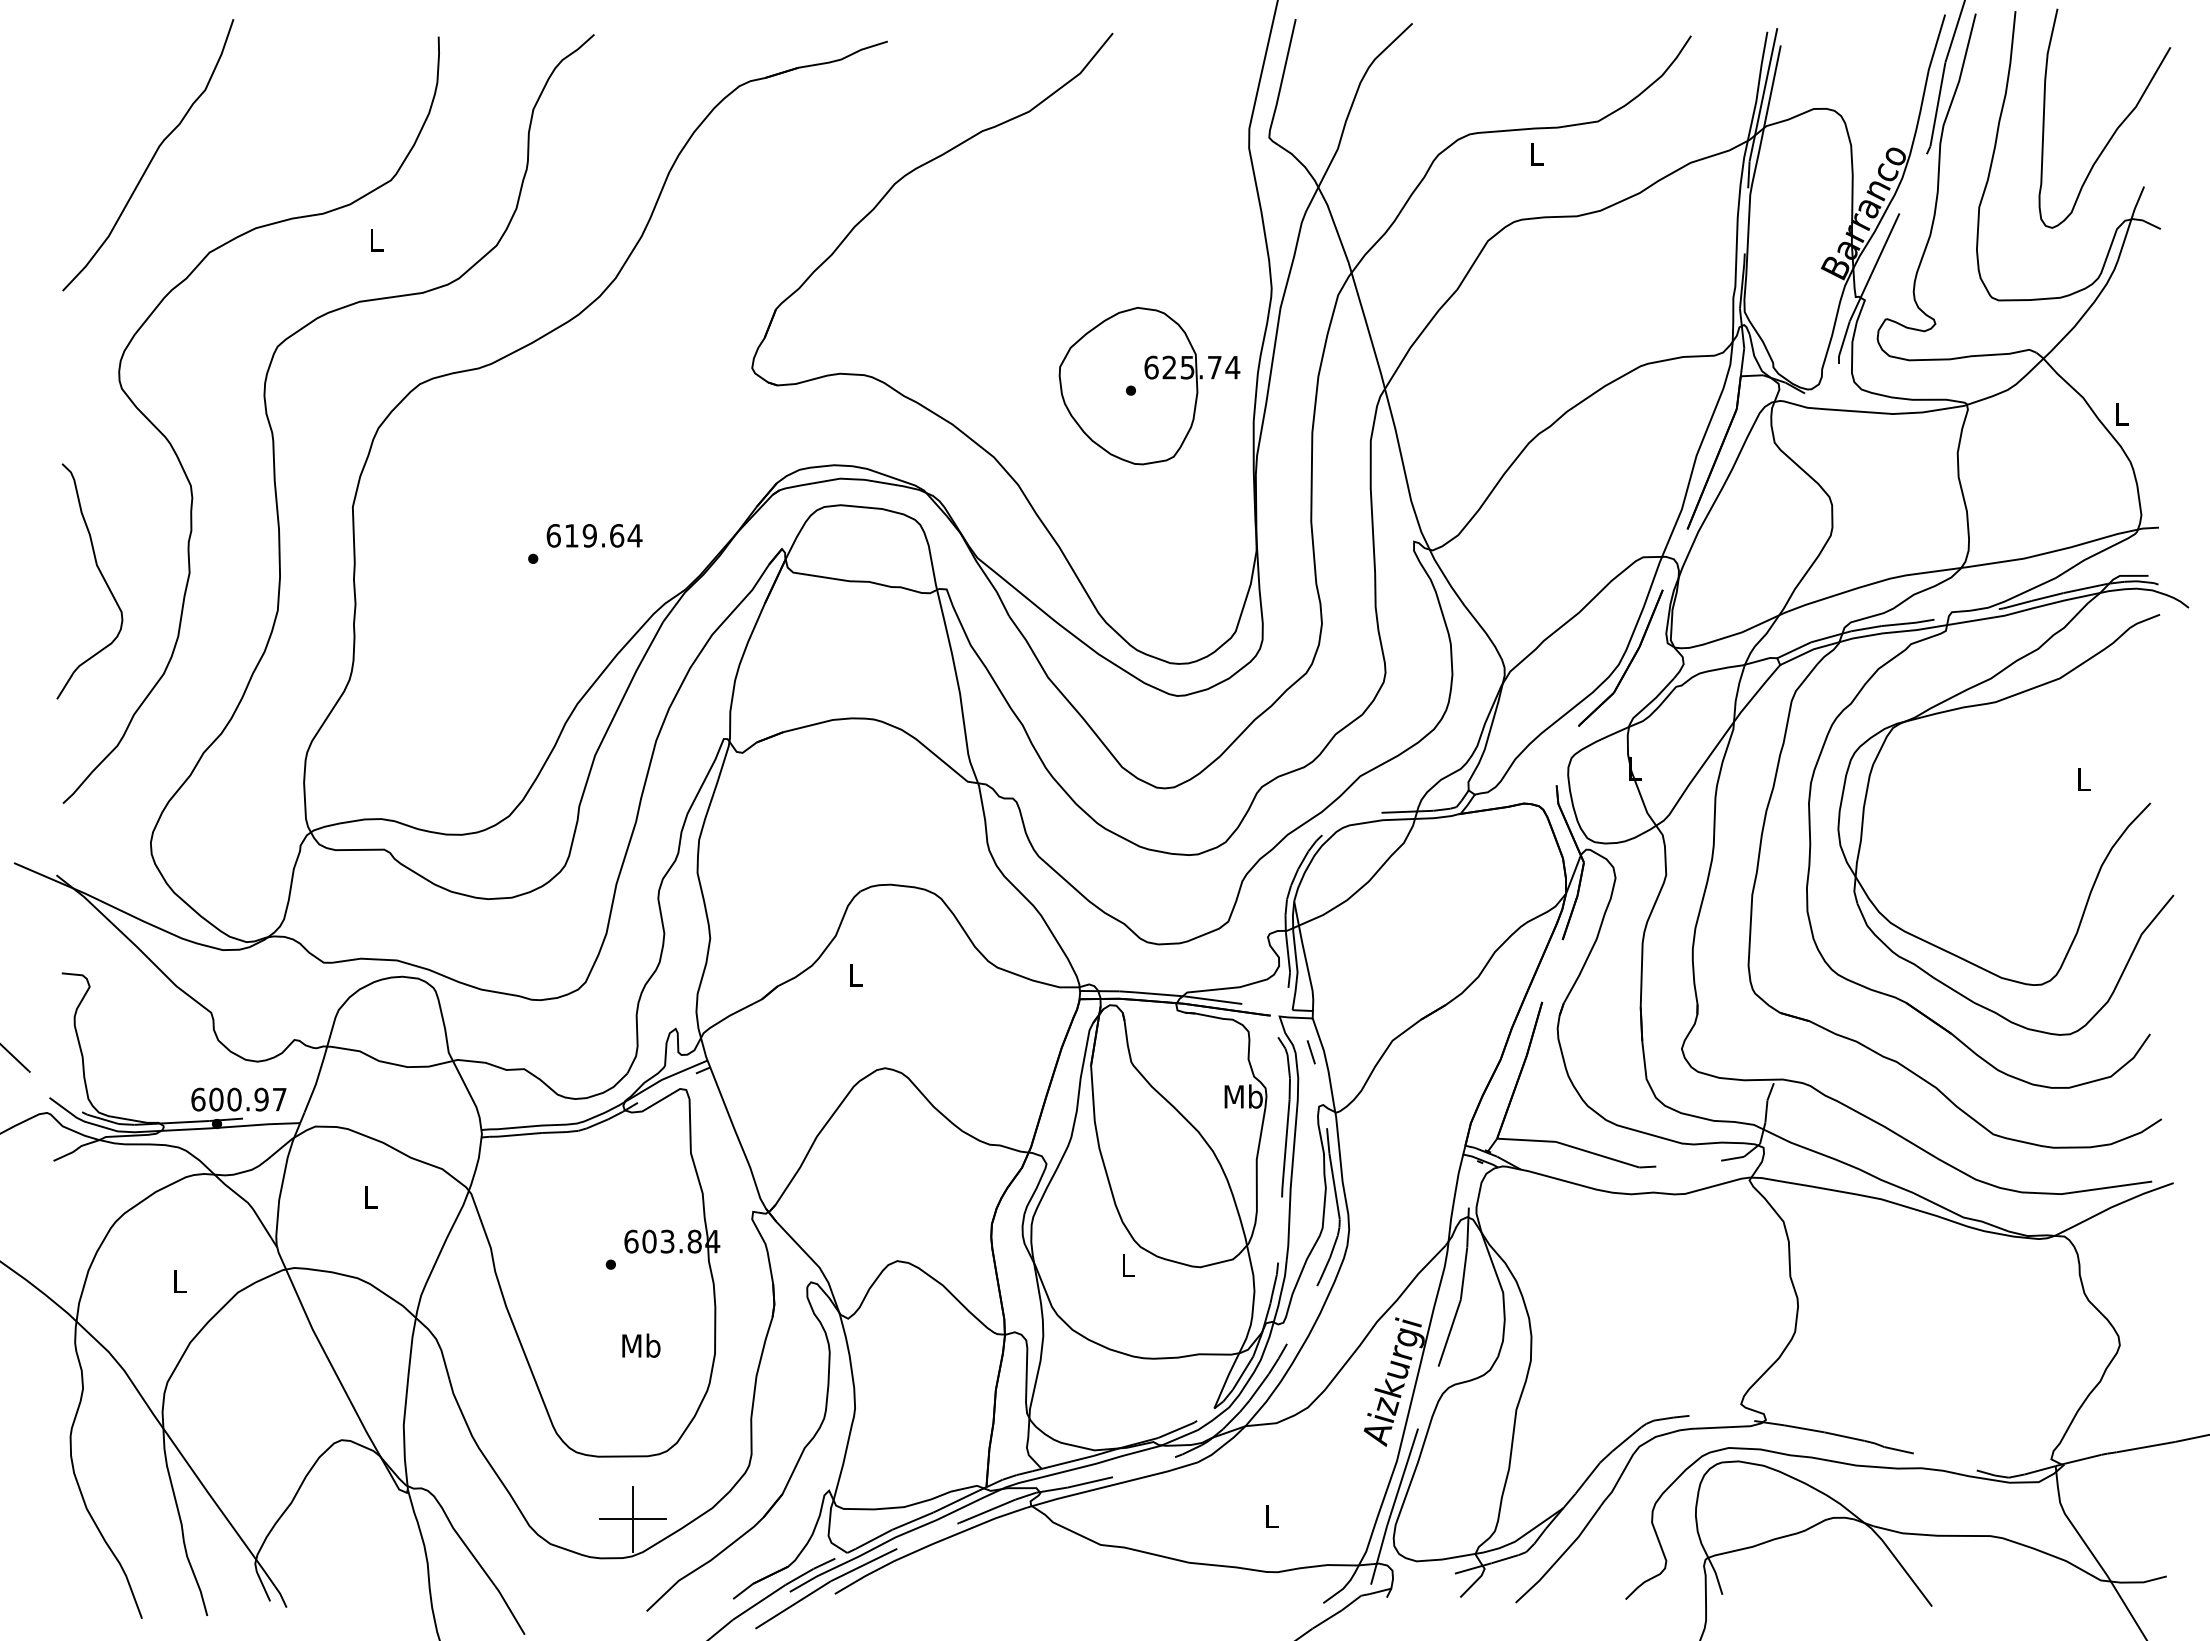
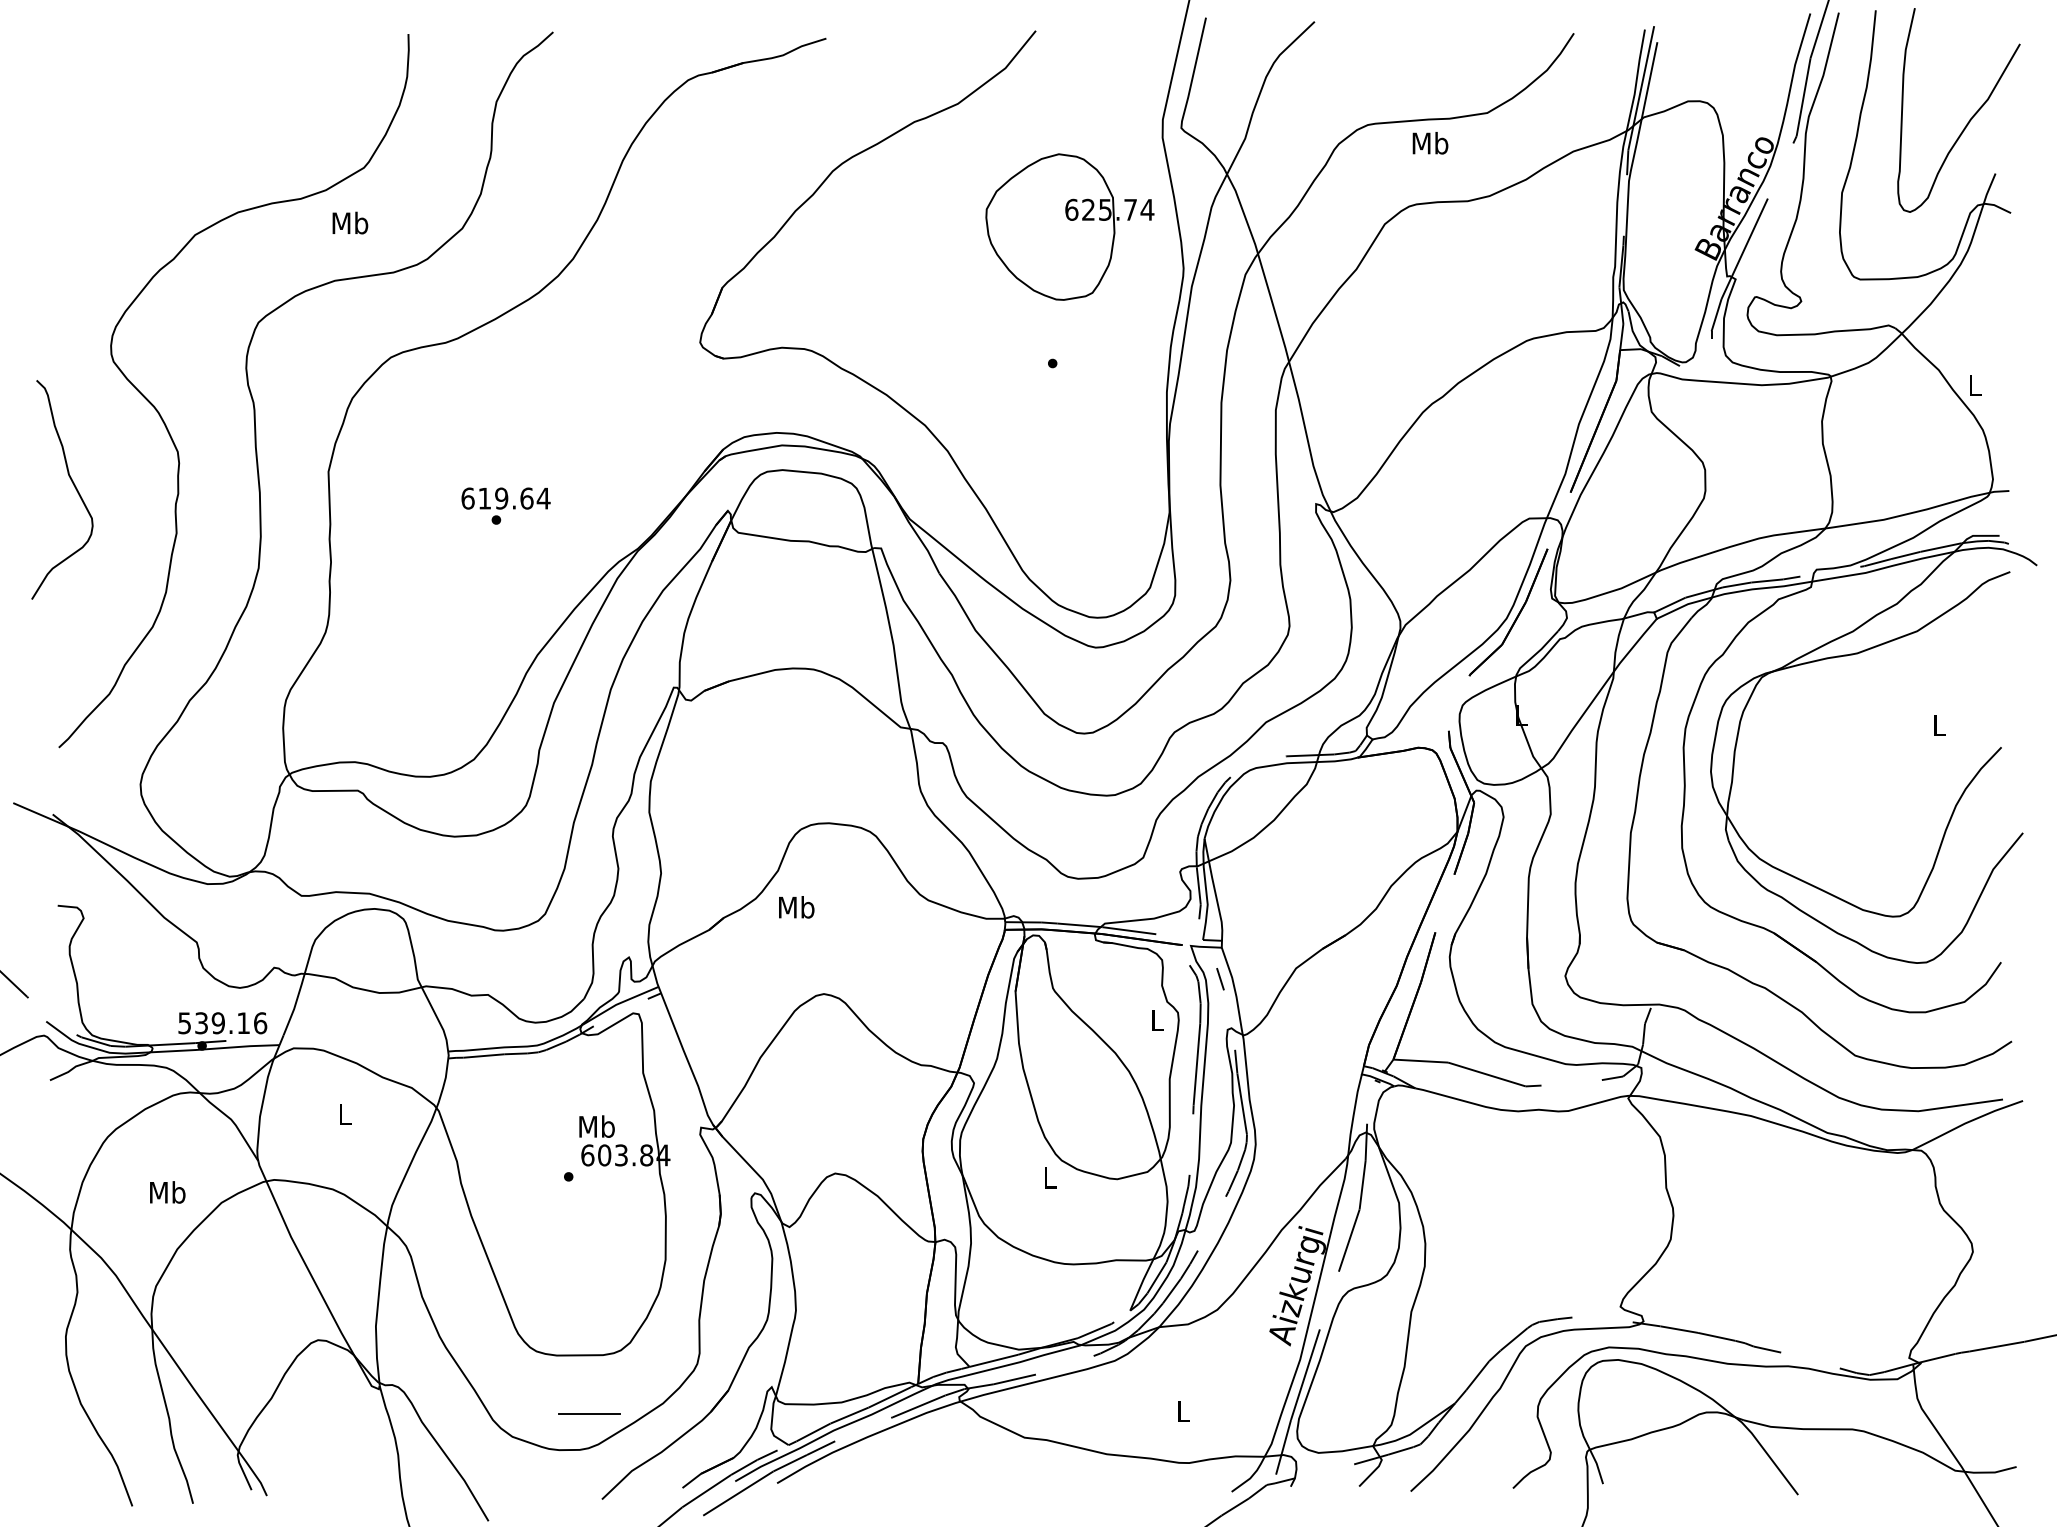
text: (1537, 153) -> (1430, 142), L -> Mb
curve: (152, 156) -> (142, 145), removed
text: (376, 239) -> (350, 222), L -> Mb
part: (1149, 386) -> (1069, 227), moved
text: (594, 535) -> (505, 498), moved
curve: (101, 576) -> (73, 485), moved
text: (855, 974) -> (796, 906), L -> Mb
text: (1243, 1096) -> (1157, 1020), Mb -> L
text: (238, 1099) -> (222, 1023), 600.97 -> 539.16
text: (180, 1281) -> (168, 1192), L -> Mb
text: (641, 1345) -> (597, 1126), moved
line: (633, 1519) -> (589, 1413), removed

